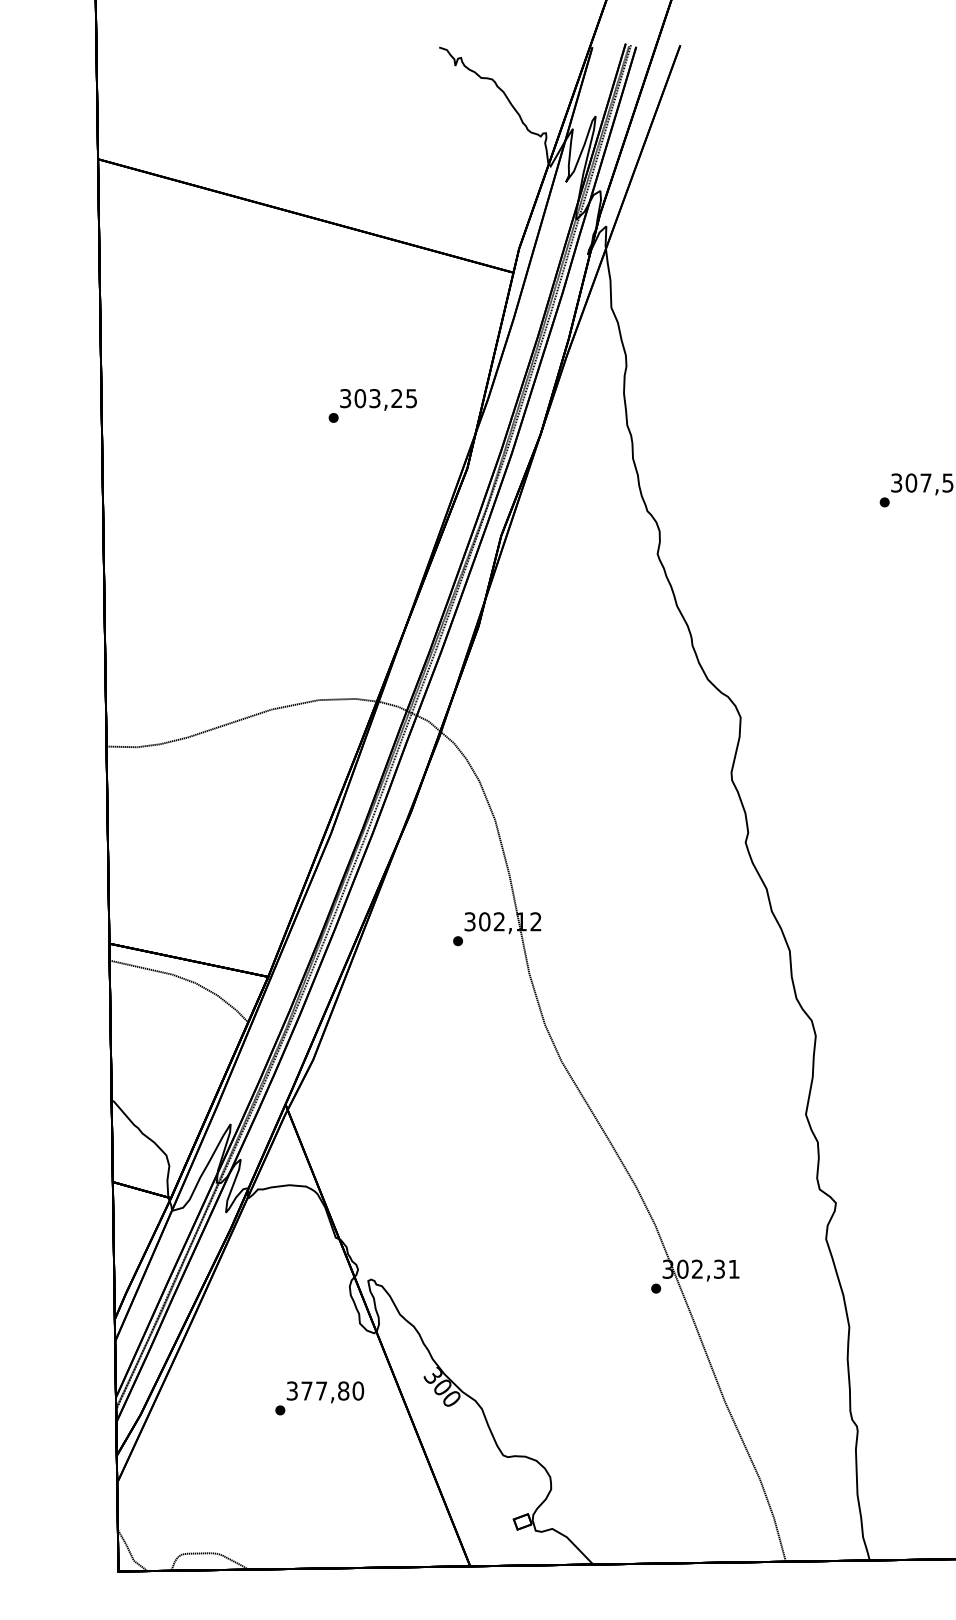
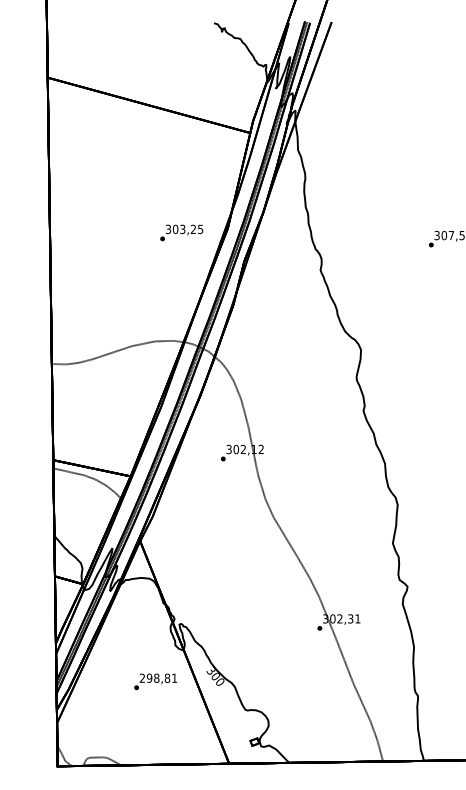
text: (372, 404) -> (181, 232), moved
text: (325, 1389) -> (158, 677), 377,80 -> 298,81

